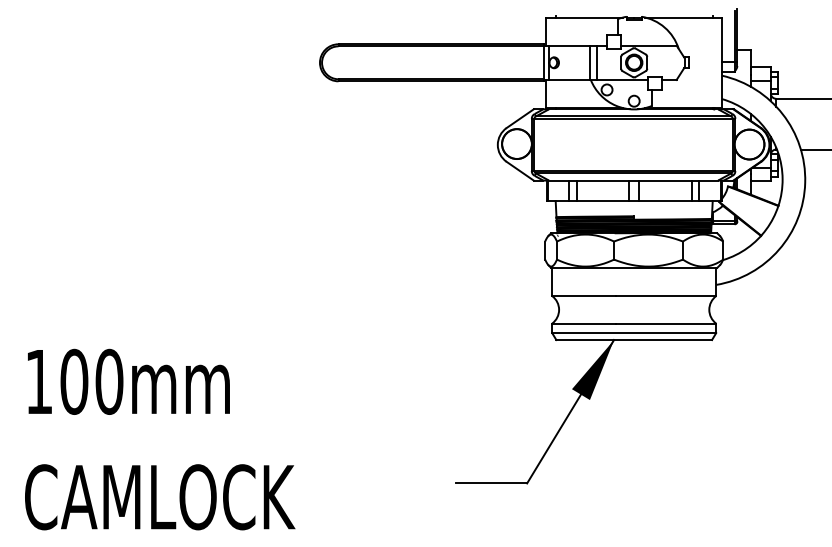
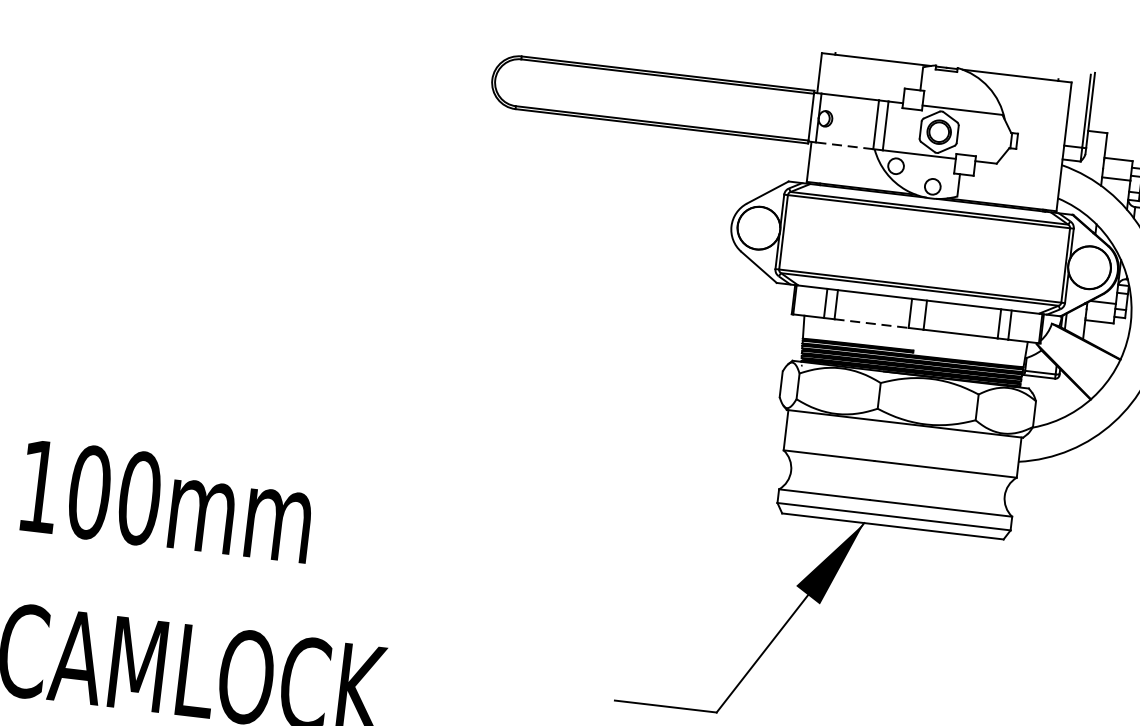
line: (569, 79) -> (844, 145), solid -> dashed
line: (603, 201) -> (872, 324), solid -> dashed

